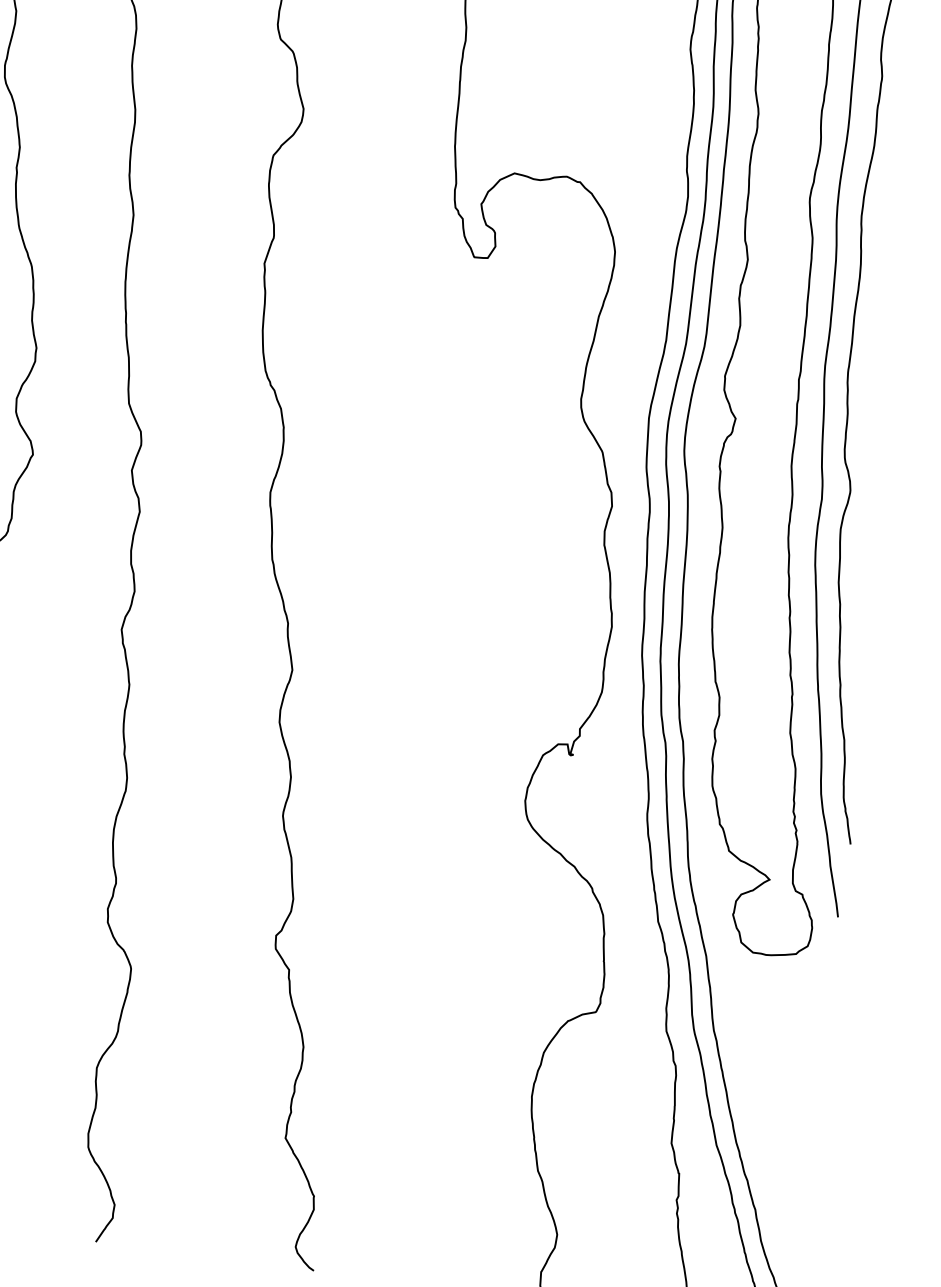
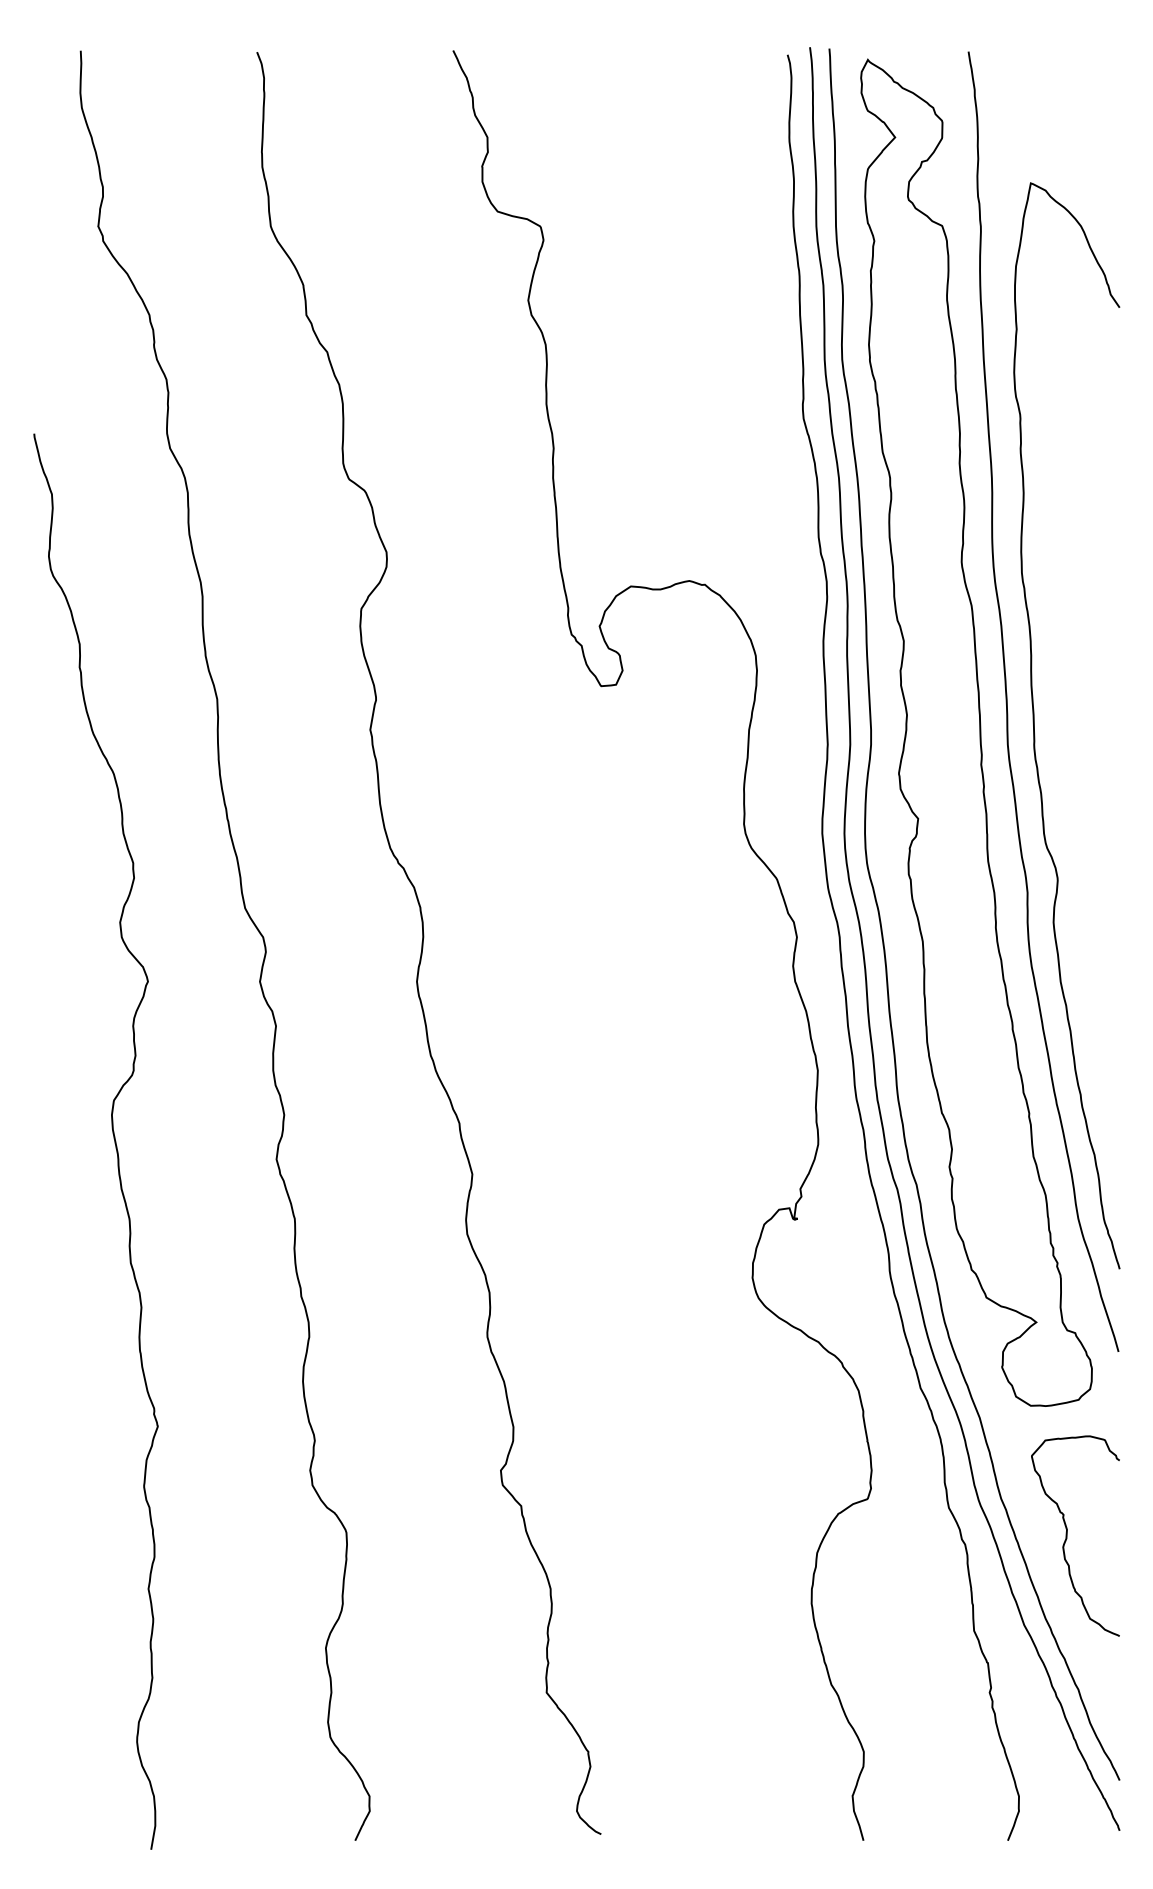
curve: (767, 1072) -> (1067, 1535), added

